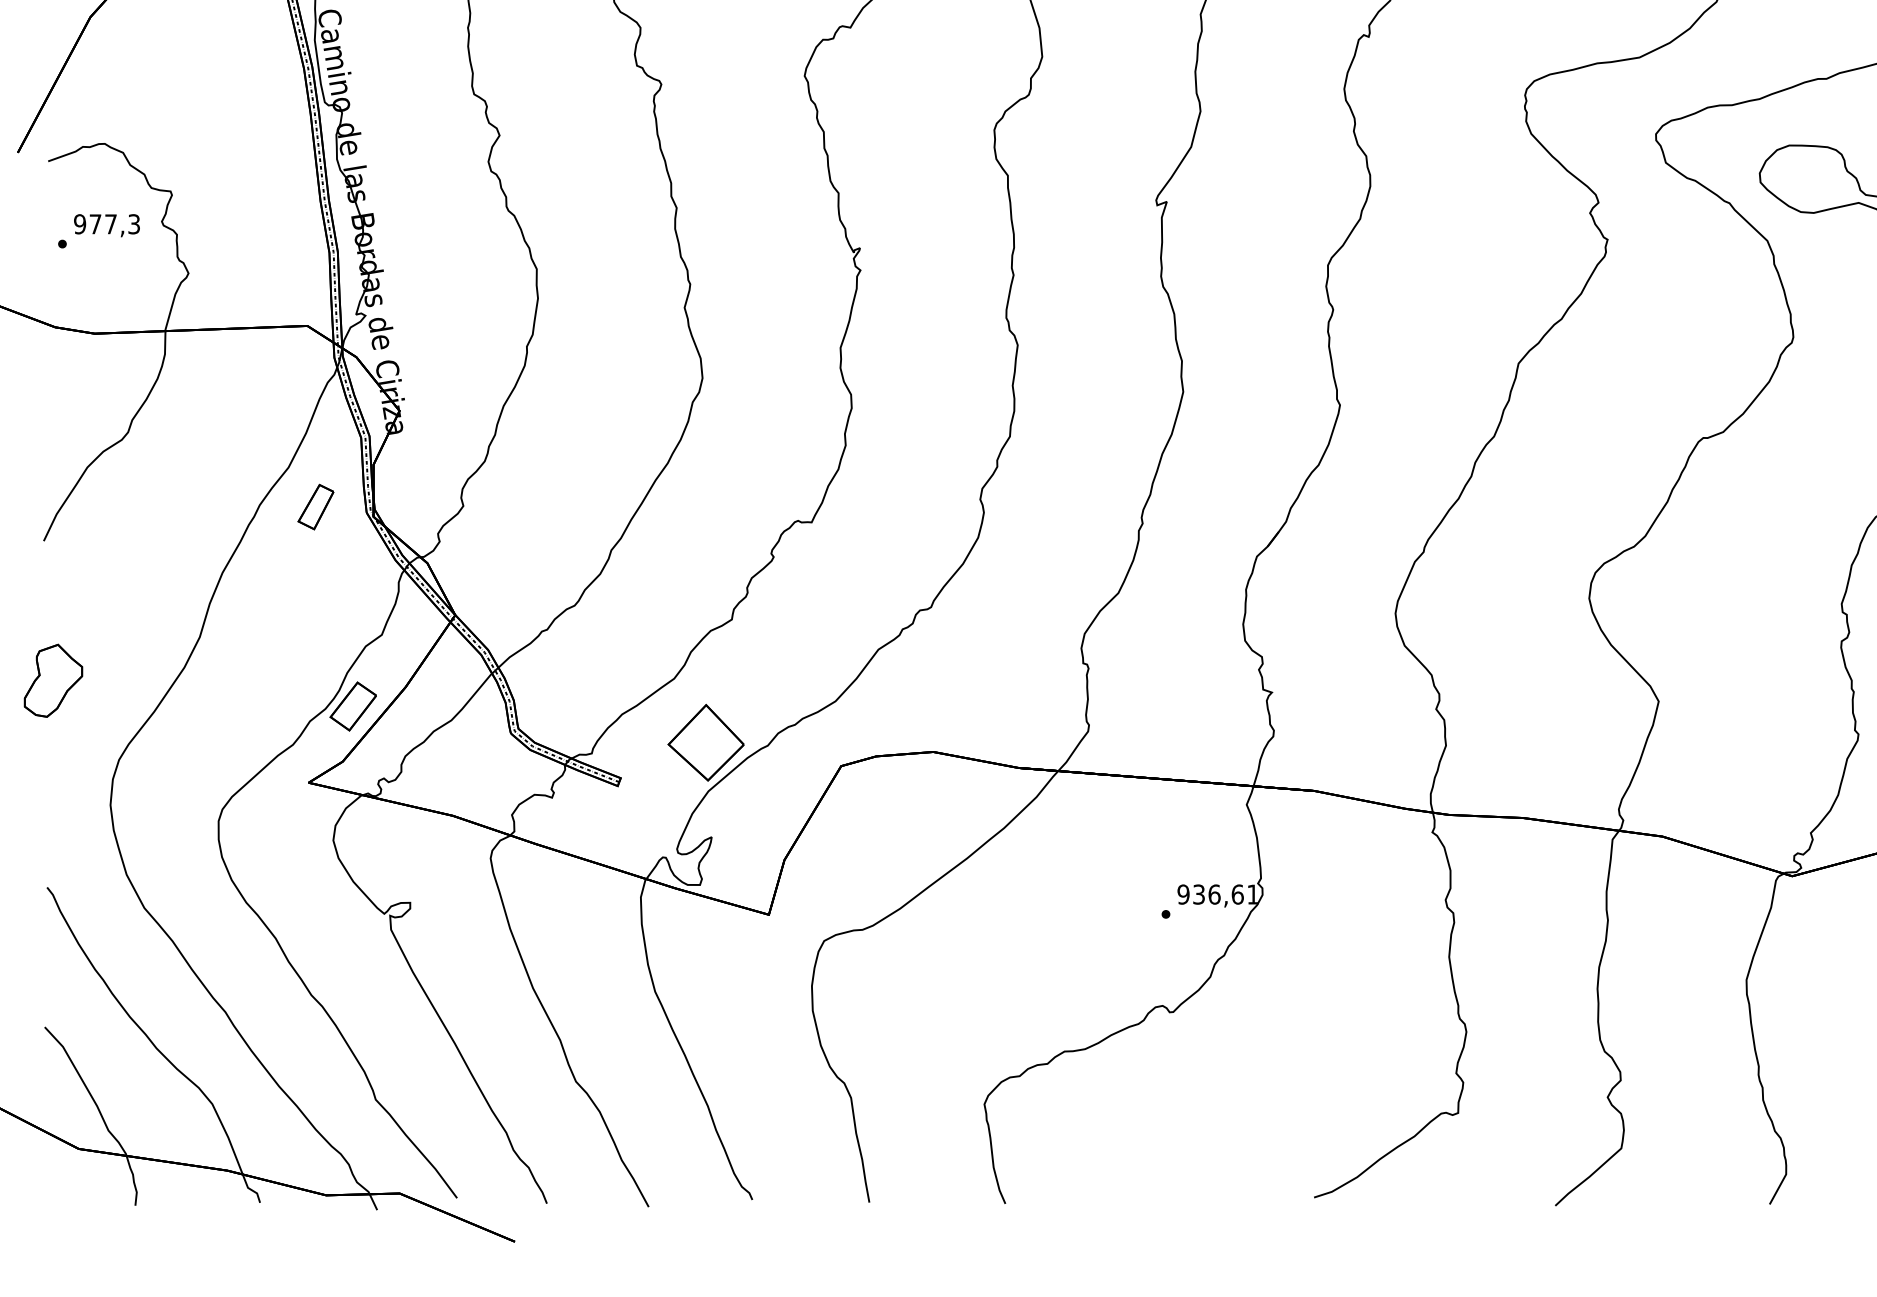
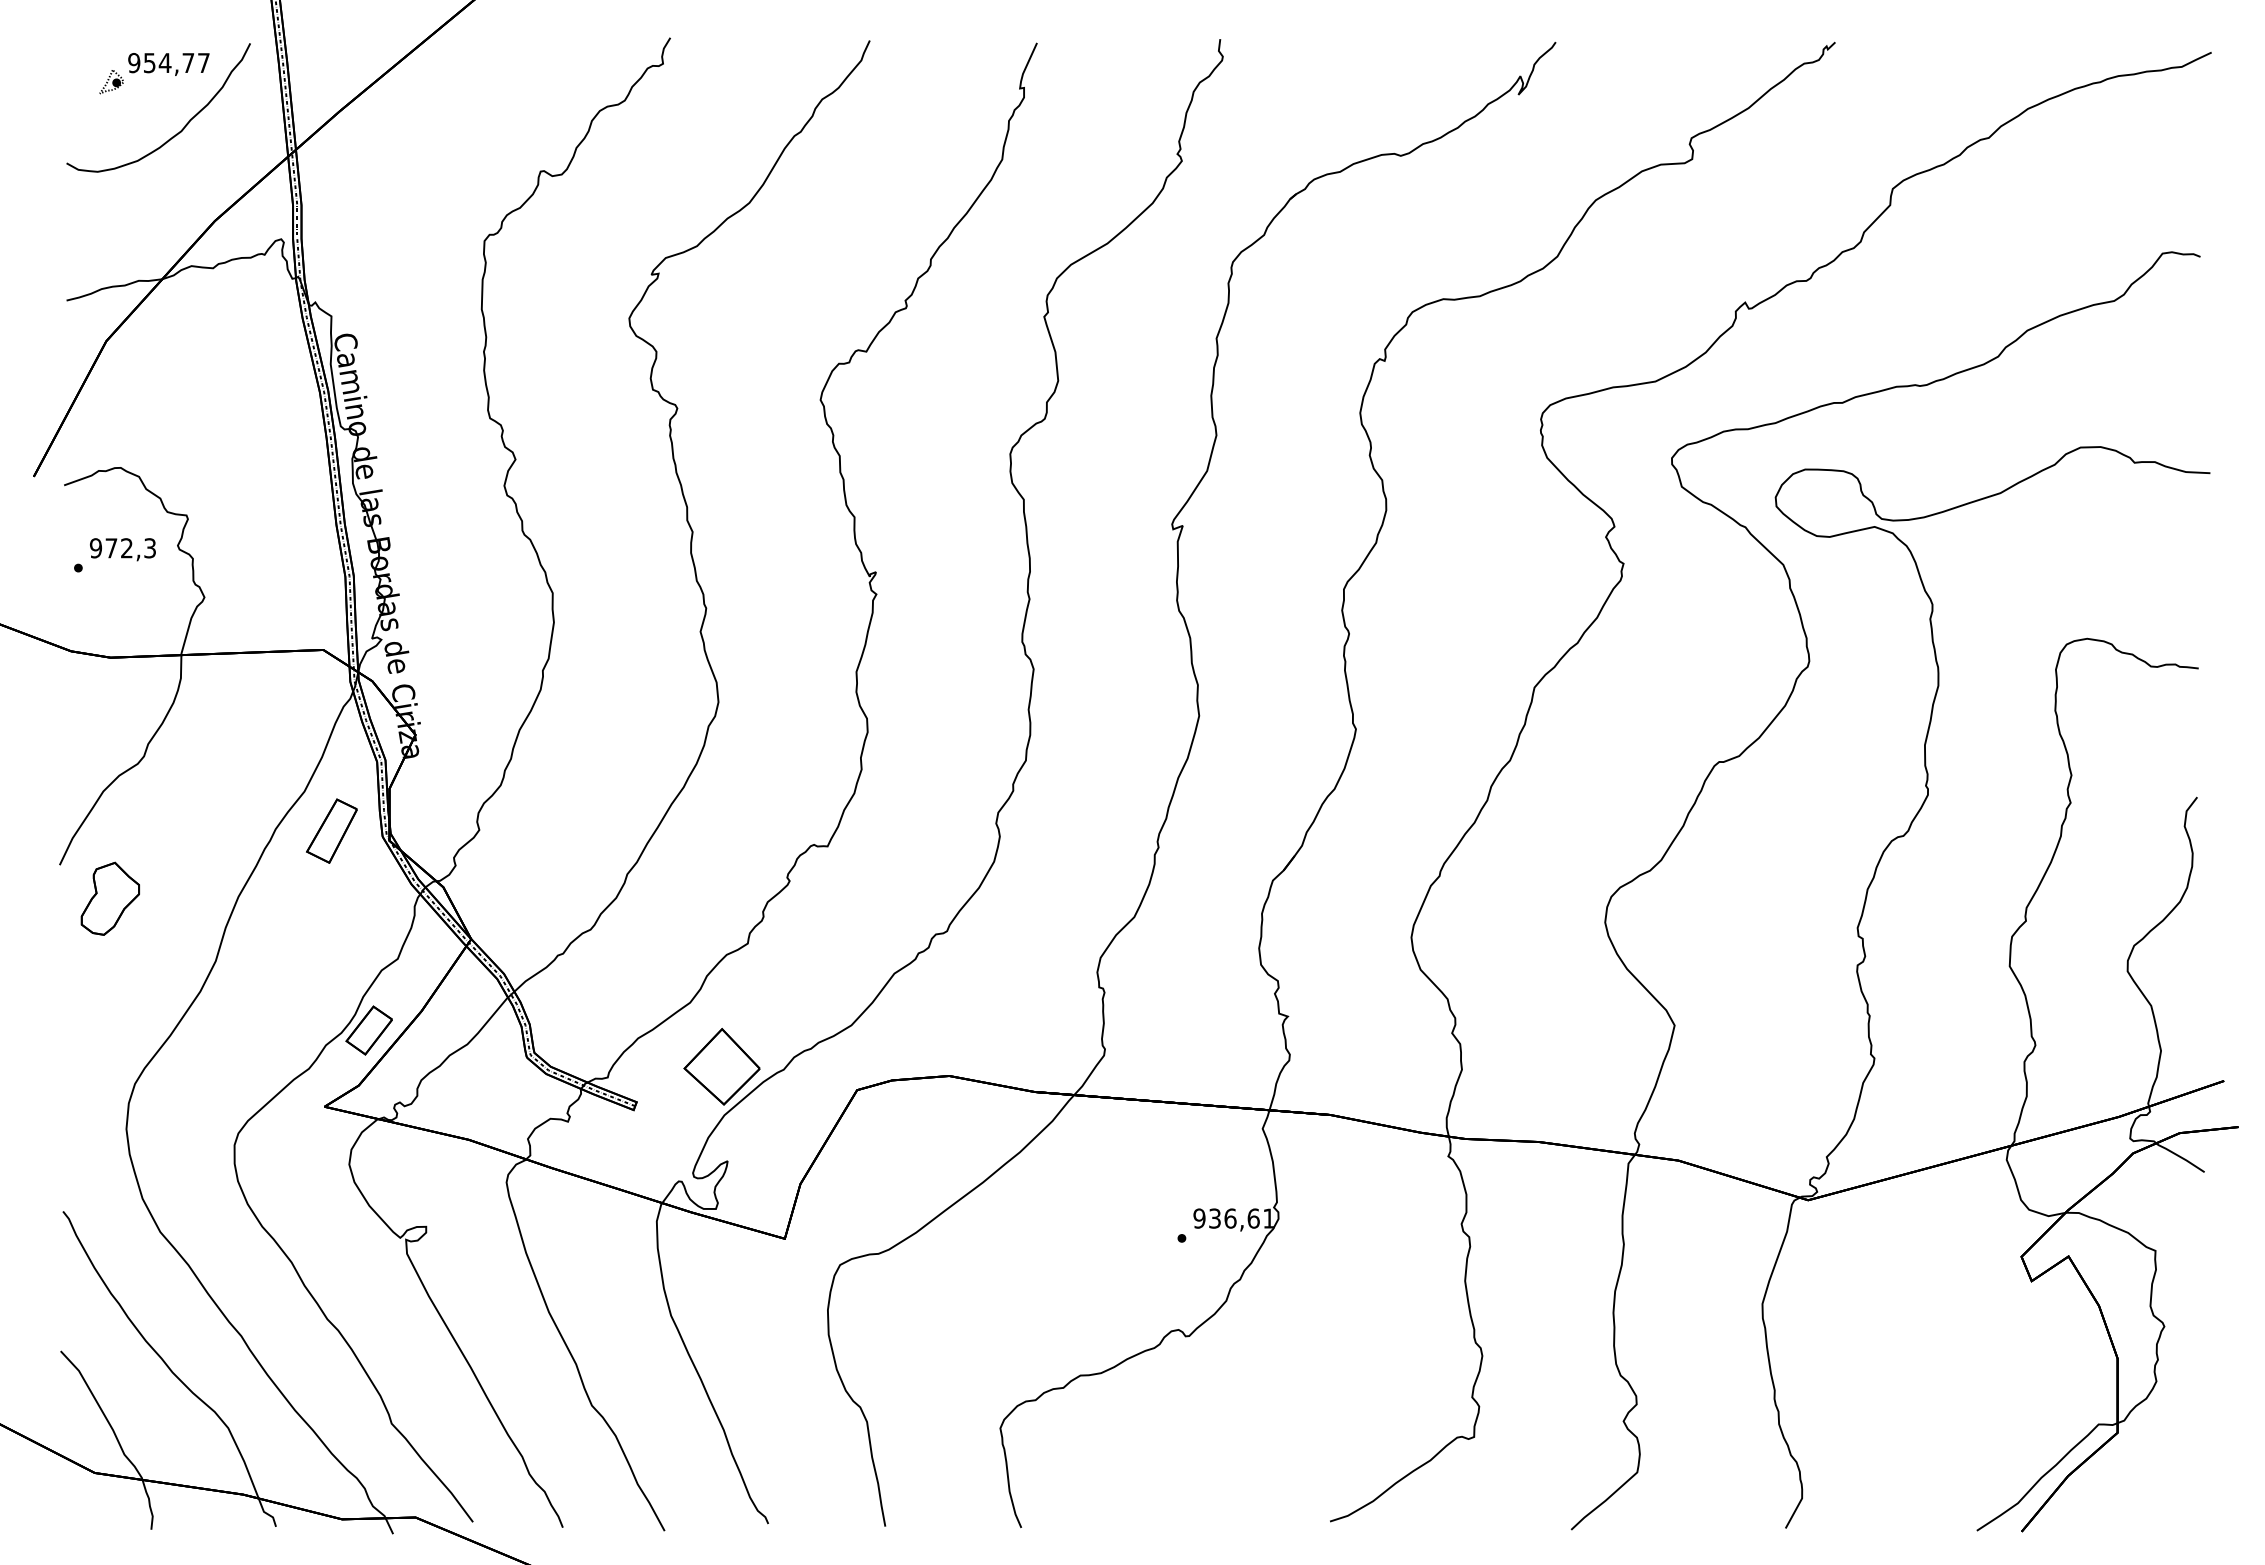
text: (110, 224) -> (126, 548), 977,3 -> 972,3
part: (315, 506) -> (331, 830), size x1.43
part: (52, 680) -> (109, 898), moved

